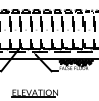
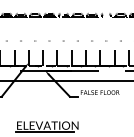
hatch: (75, 63) -> (102, 85), removed

